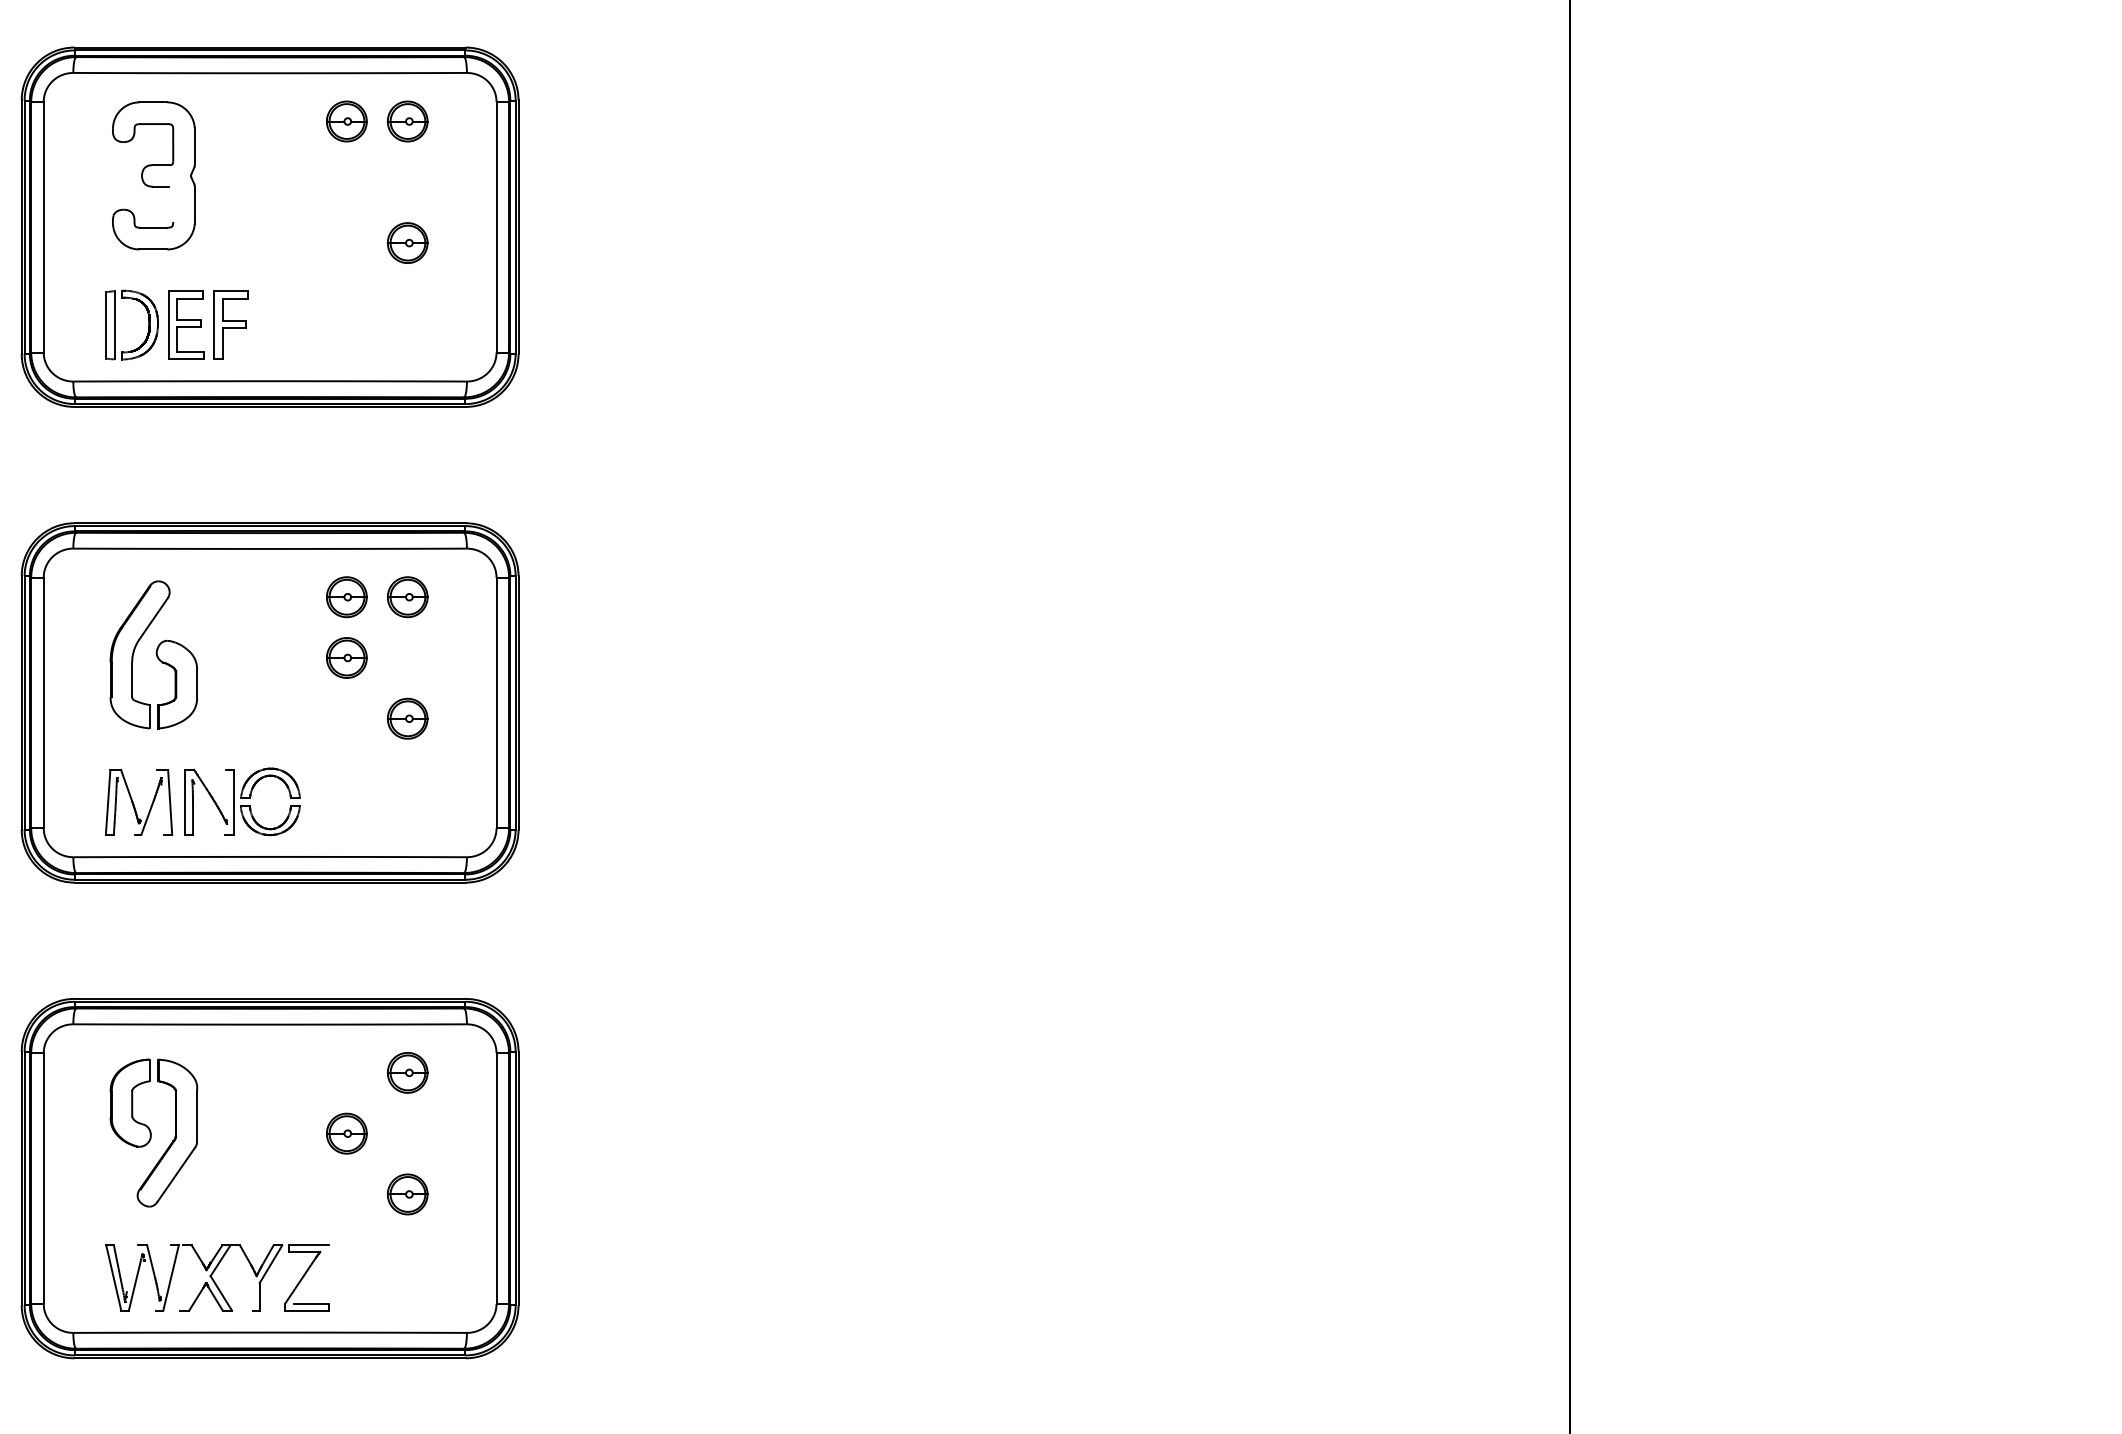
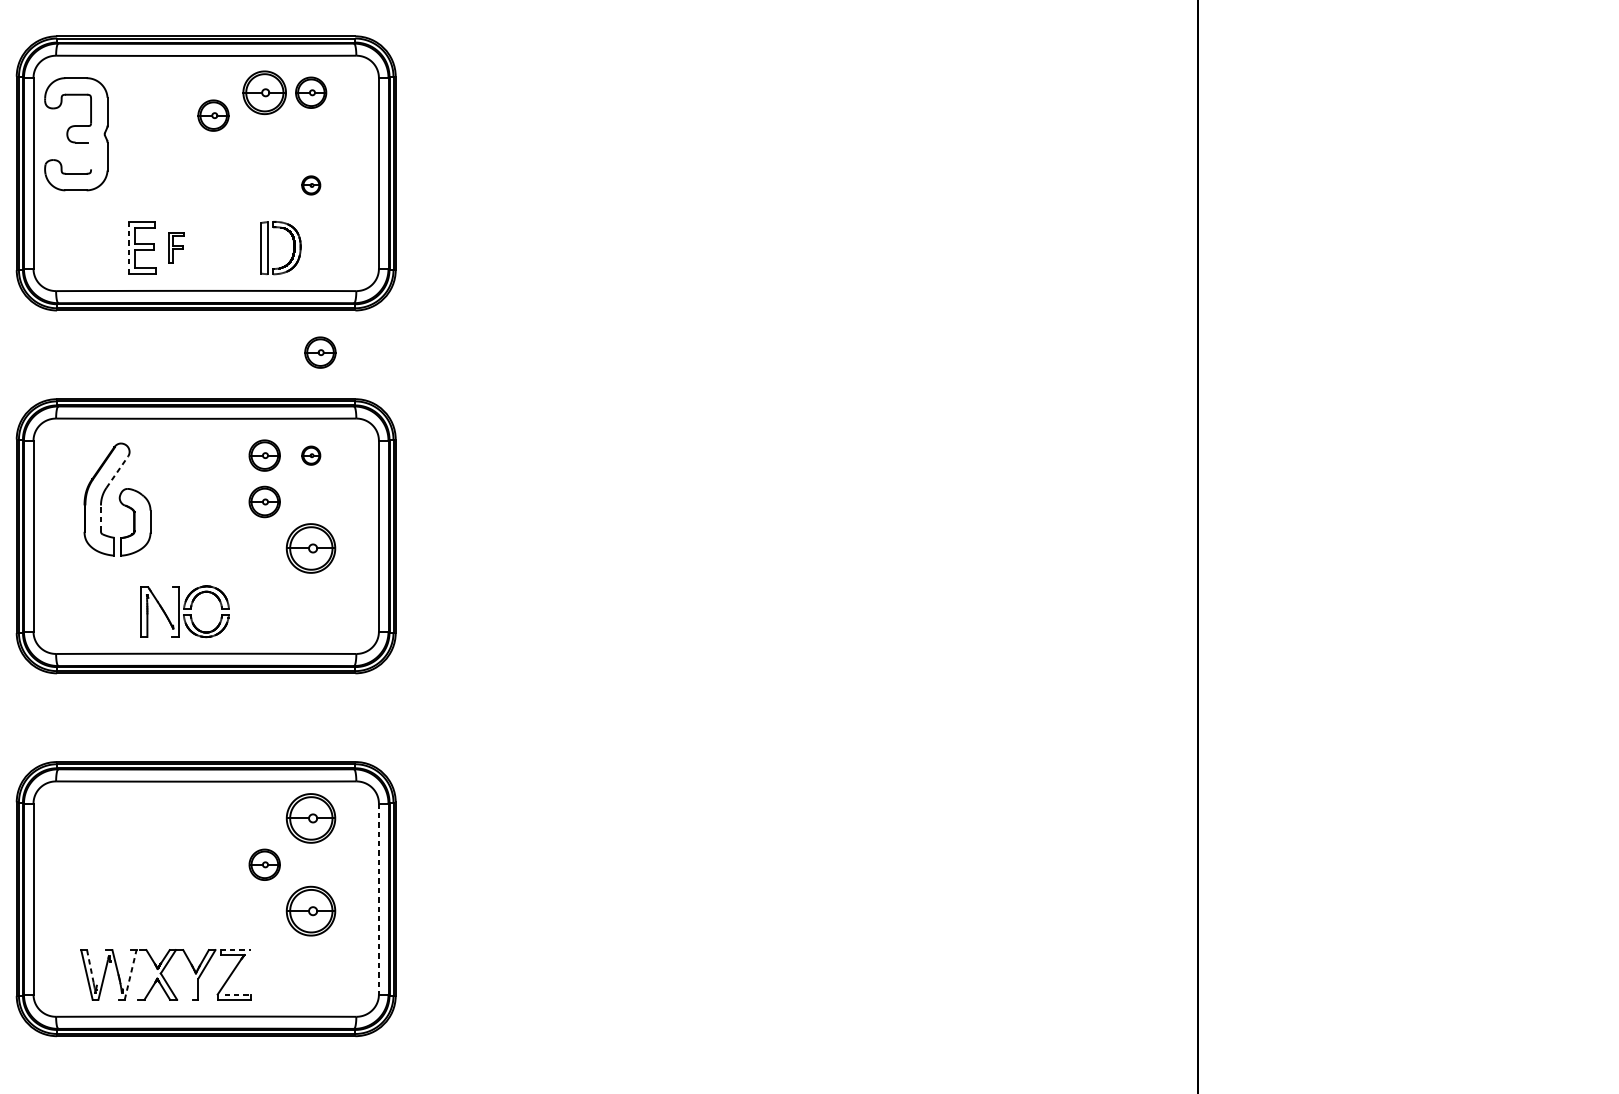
part: (346, 121) -> (264, 92), size x1.4
part: (279, 151) -> (213, 115), added
part: (151, 166) -> (74, 127), moved
part: (407, 242) -> (311, 185), size x0.6
part: (115, 324) -> (268, 247), moved
part: (230, 324) -> (175, 247), size x0.6
line: (168, 325) -> (128, 248), solid -> dashed
part: (419, 462) -> (320, 352), added
part: (407, 597) -> (311, 455), size x0.6
line: (153, 618) -> (117, 471), solid -> dashed
line: (132, 679) -> (101, 518), solid -> dashed
part: (407, 718) -> (311, 548), size x1.6
part: (139, 801) -> (106, 611), removed
part: (407, 1072) -> (311, 818), size x1.6
part: (153, 1132) -> (117, 863), removed
line: (496, 1179) -> (378, 899), solid -> dashed
part: (407, 1194) -> (311, 911), size x1.6
line: (309, 1245) -> (236, 950), solid -> dashed
line: (118, 1266) -> (90, 966), solid -> dashed
line: (171, 1277) -> (130, 974), solid -> dashed
line: (312, 1304) -> (238, 995), solid -> dashed

